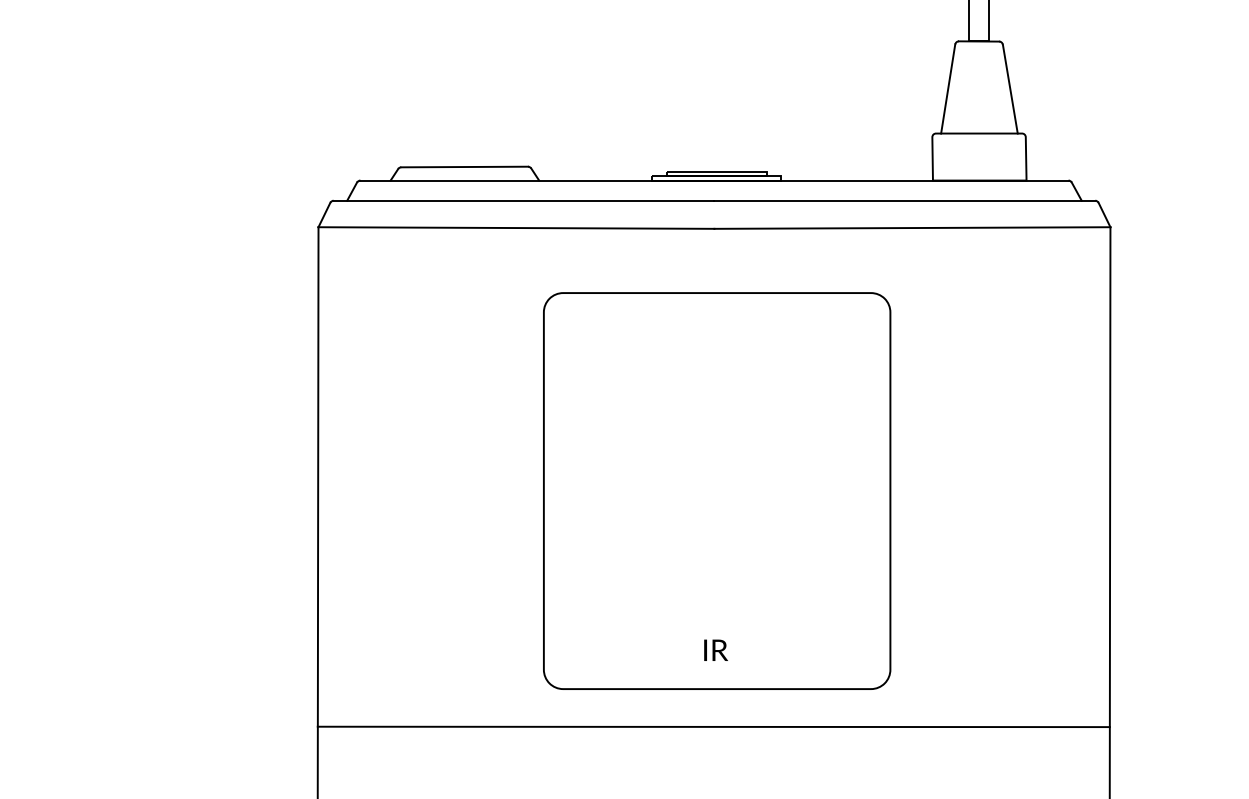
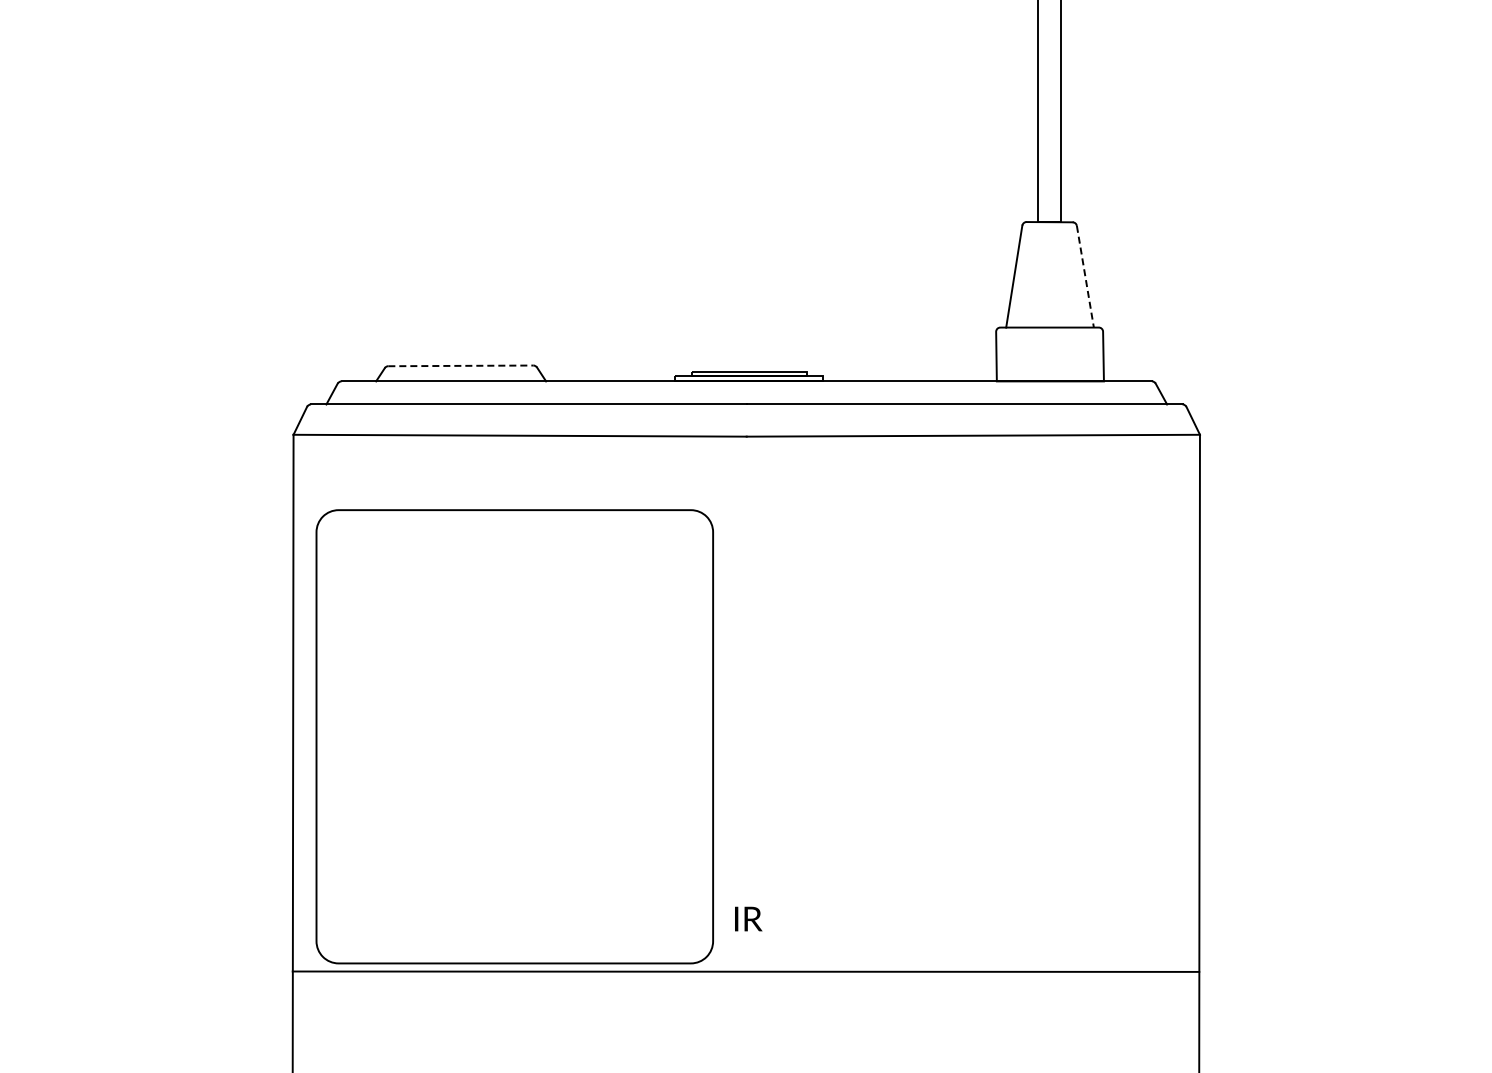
line: (1010, 88) -> (1085, 276), solid -> dashed
line: (464, 166) -> (460, 365), solid -> dashed
part: (716, 490) -> (514, 736), moved
line: (713, 726) -> (745, 971), moved

